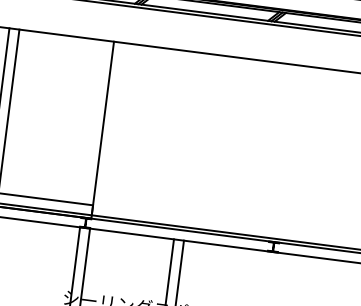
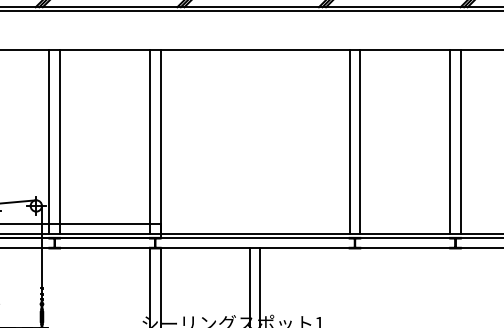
line: (92, 126) -> (149, 141), added
line: (280, 150) -> (349, 141), added
line: (290, 152) -> (360, 141), added

